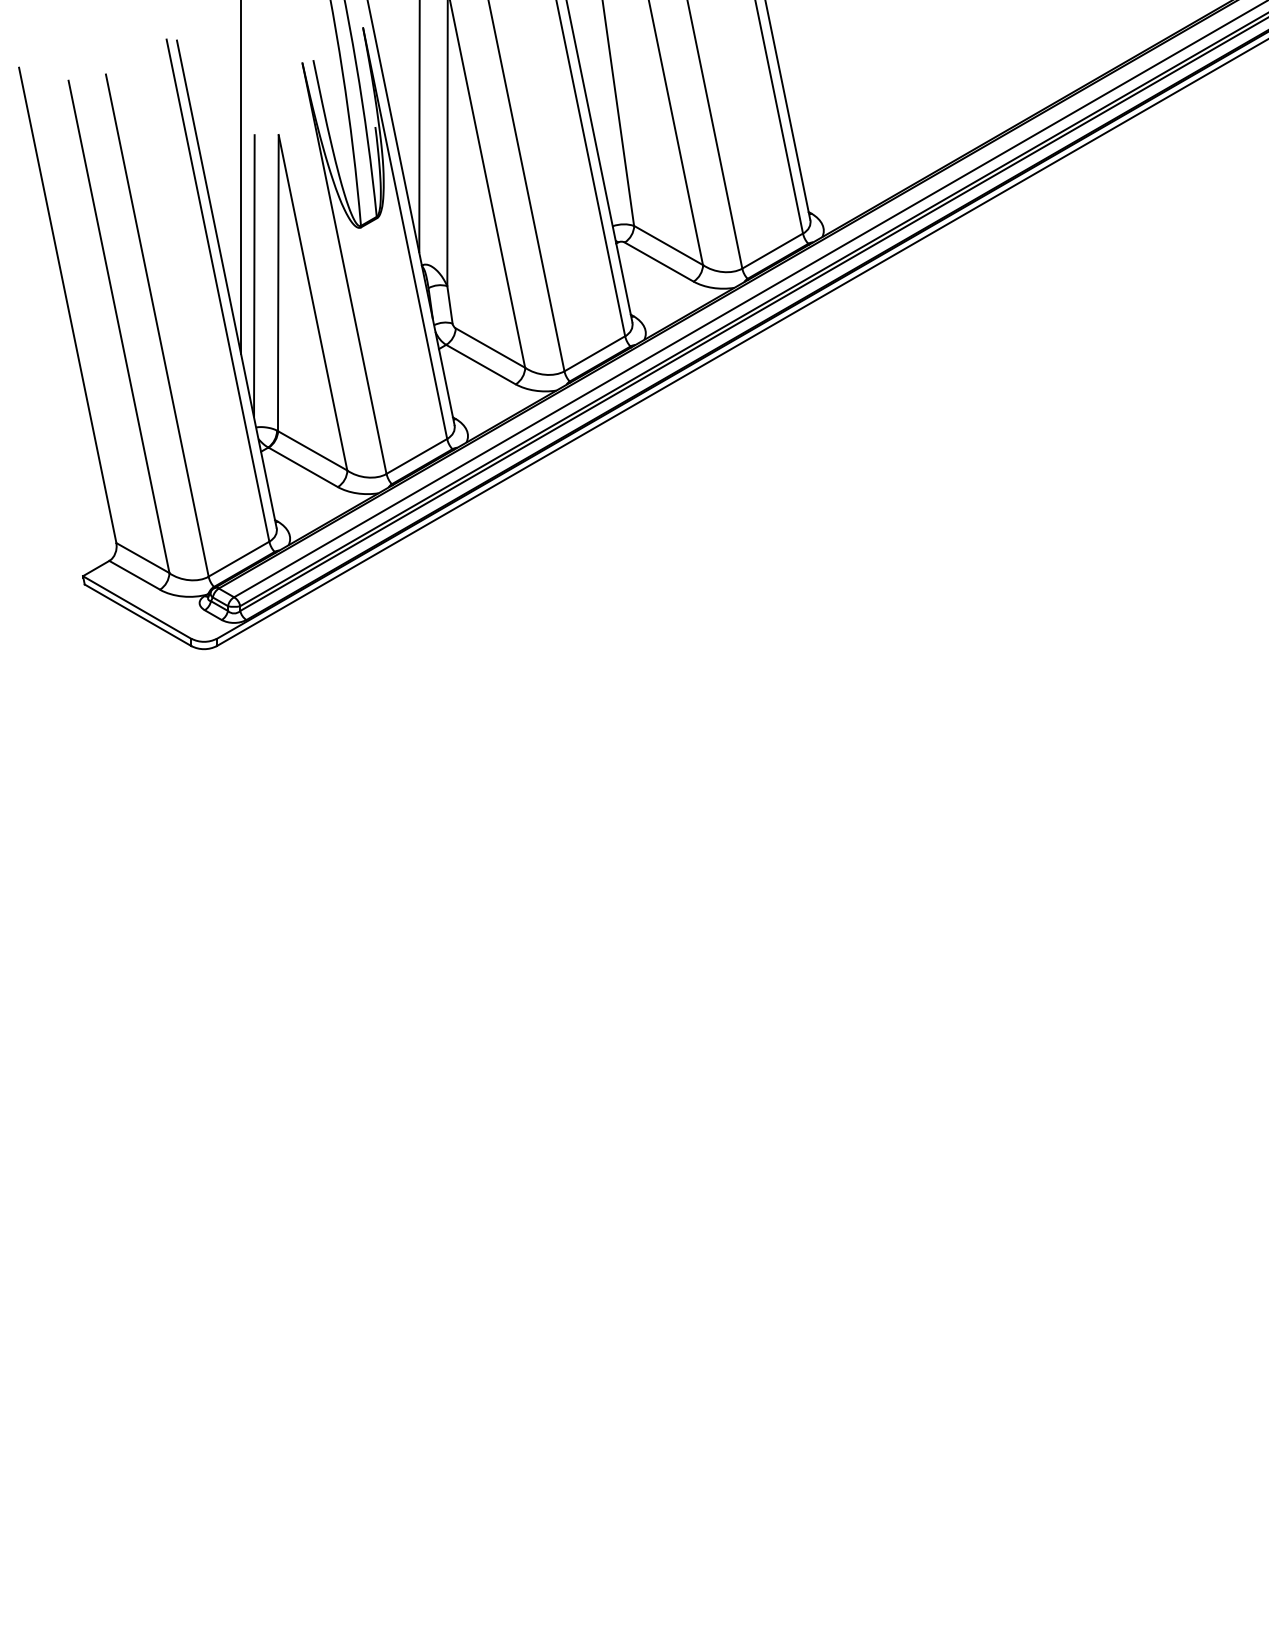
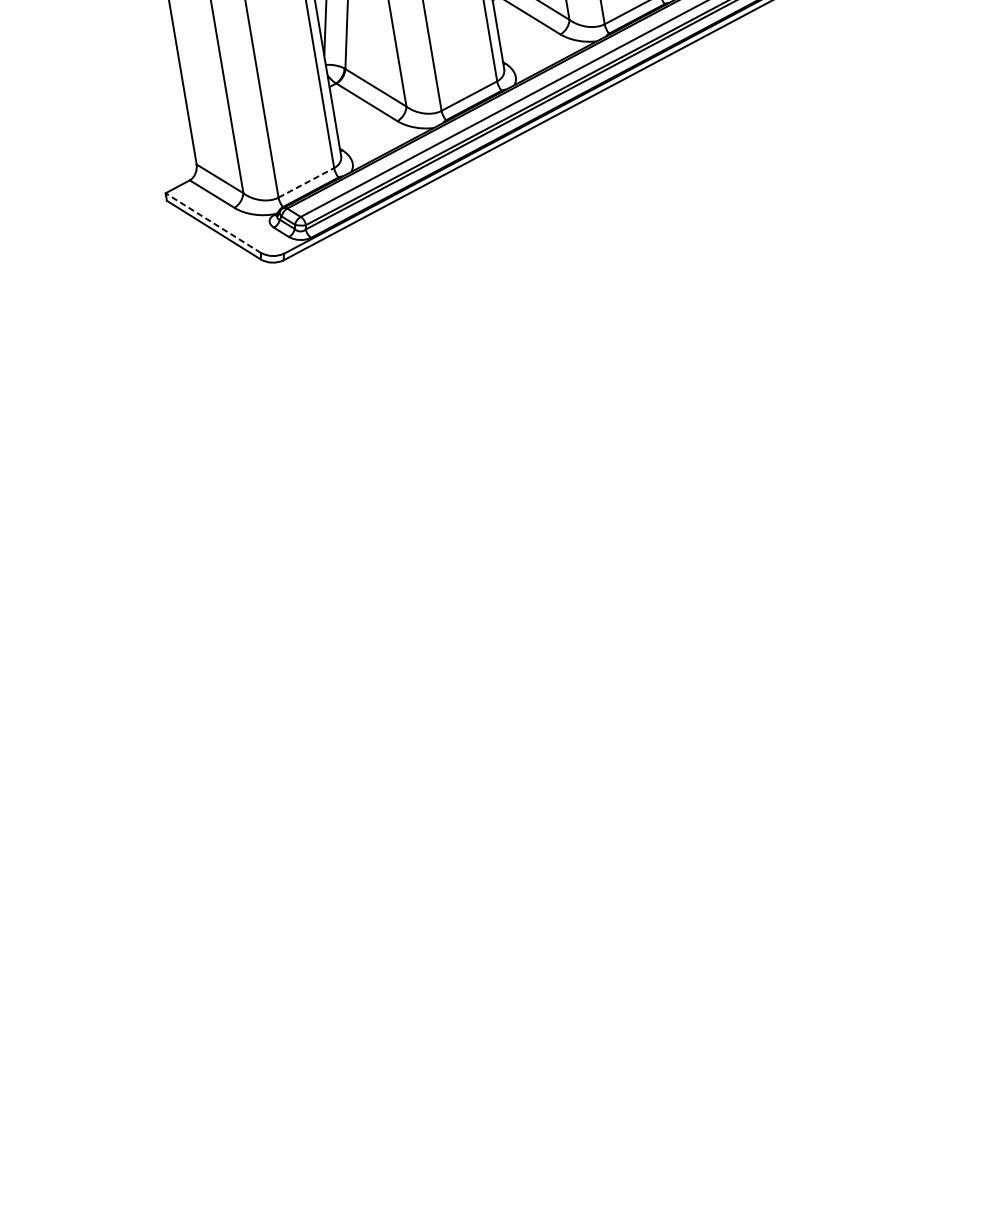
line: (239, 558) -> (306, 182), solid -> dashed
line: (137, 607) -> (213, 223), solid -> dashed

